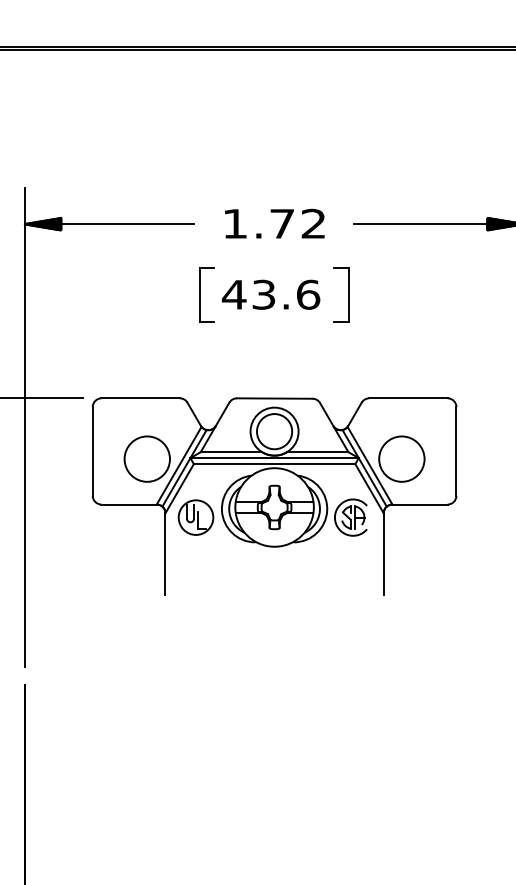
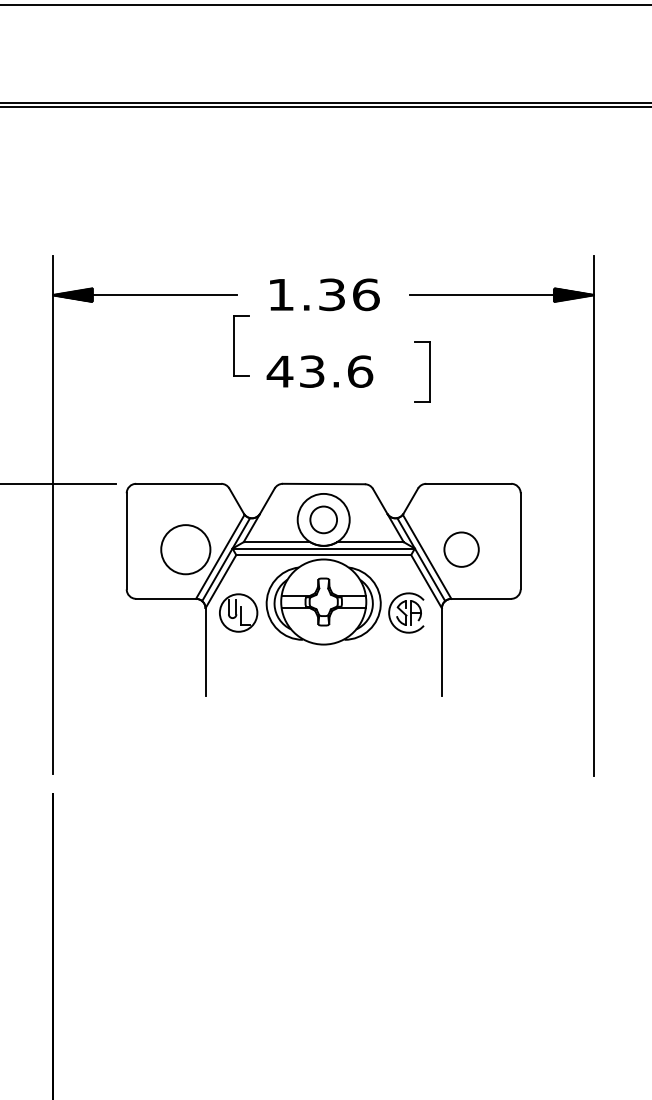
text: (298, 223) -> (349, 294), 1.72 -> 1.36
part: (200, 294) -> (234, 345), moved
part: (348, 294) -> (429, 371), moved
circle: (274, 431) -> (323, 519), size x0.7
circle: (401, 458) -> (461, 549), size x0.7

